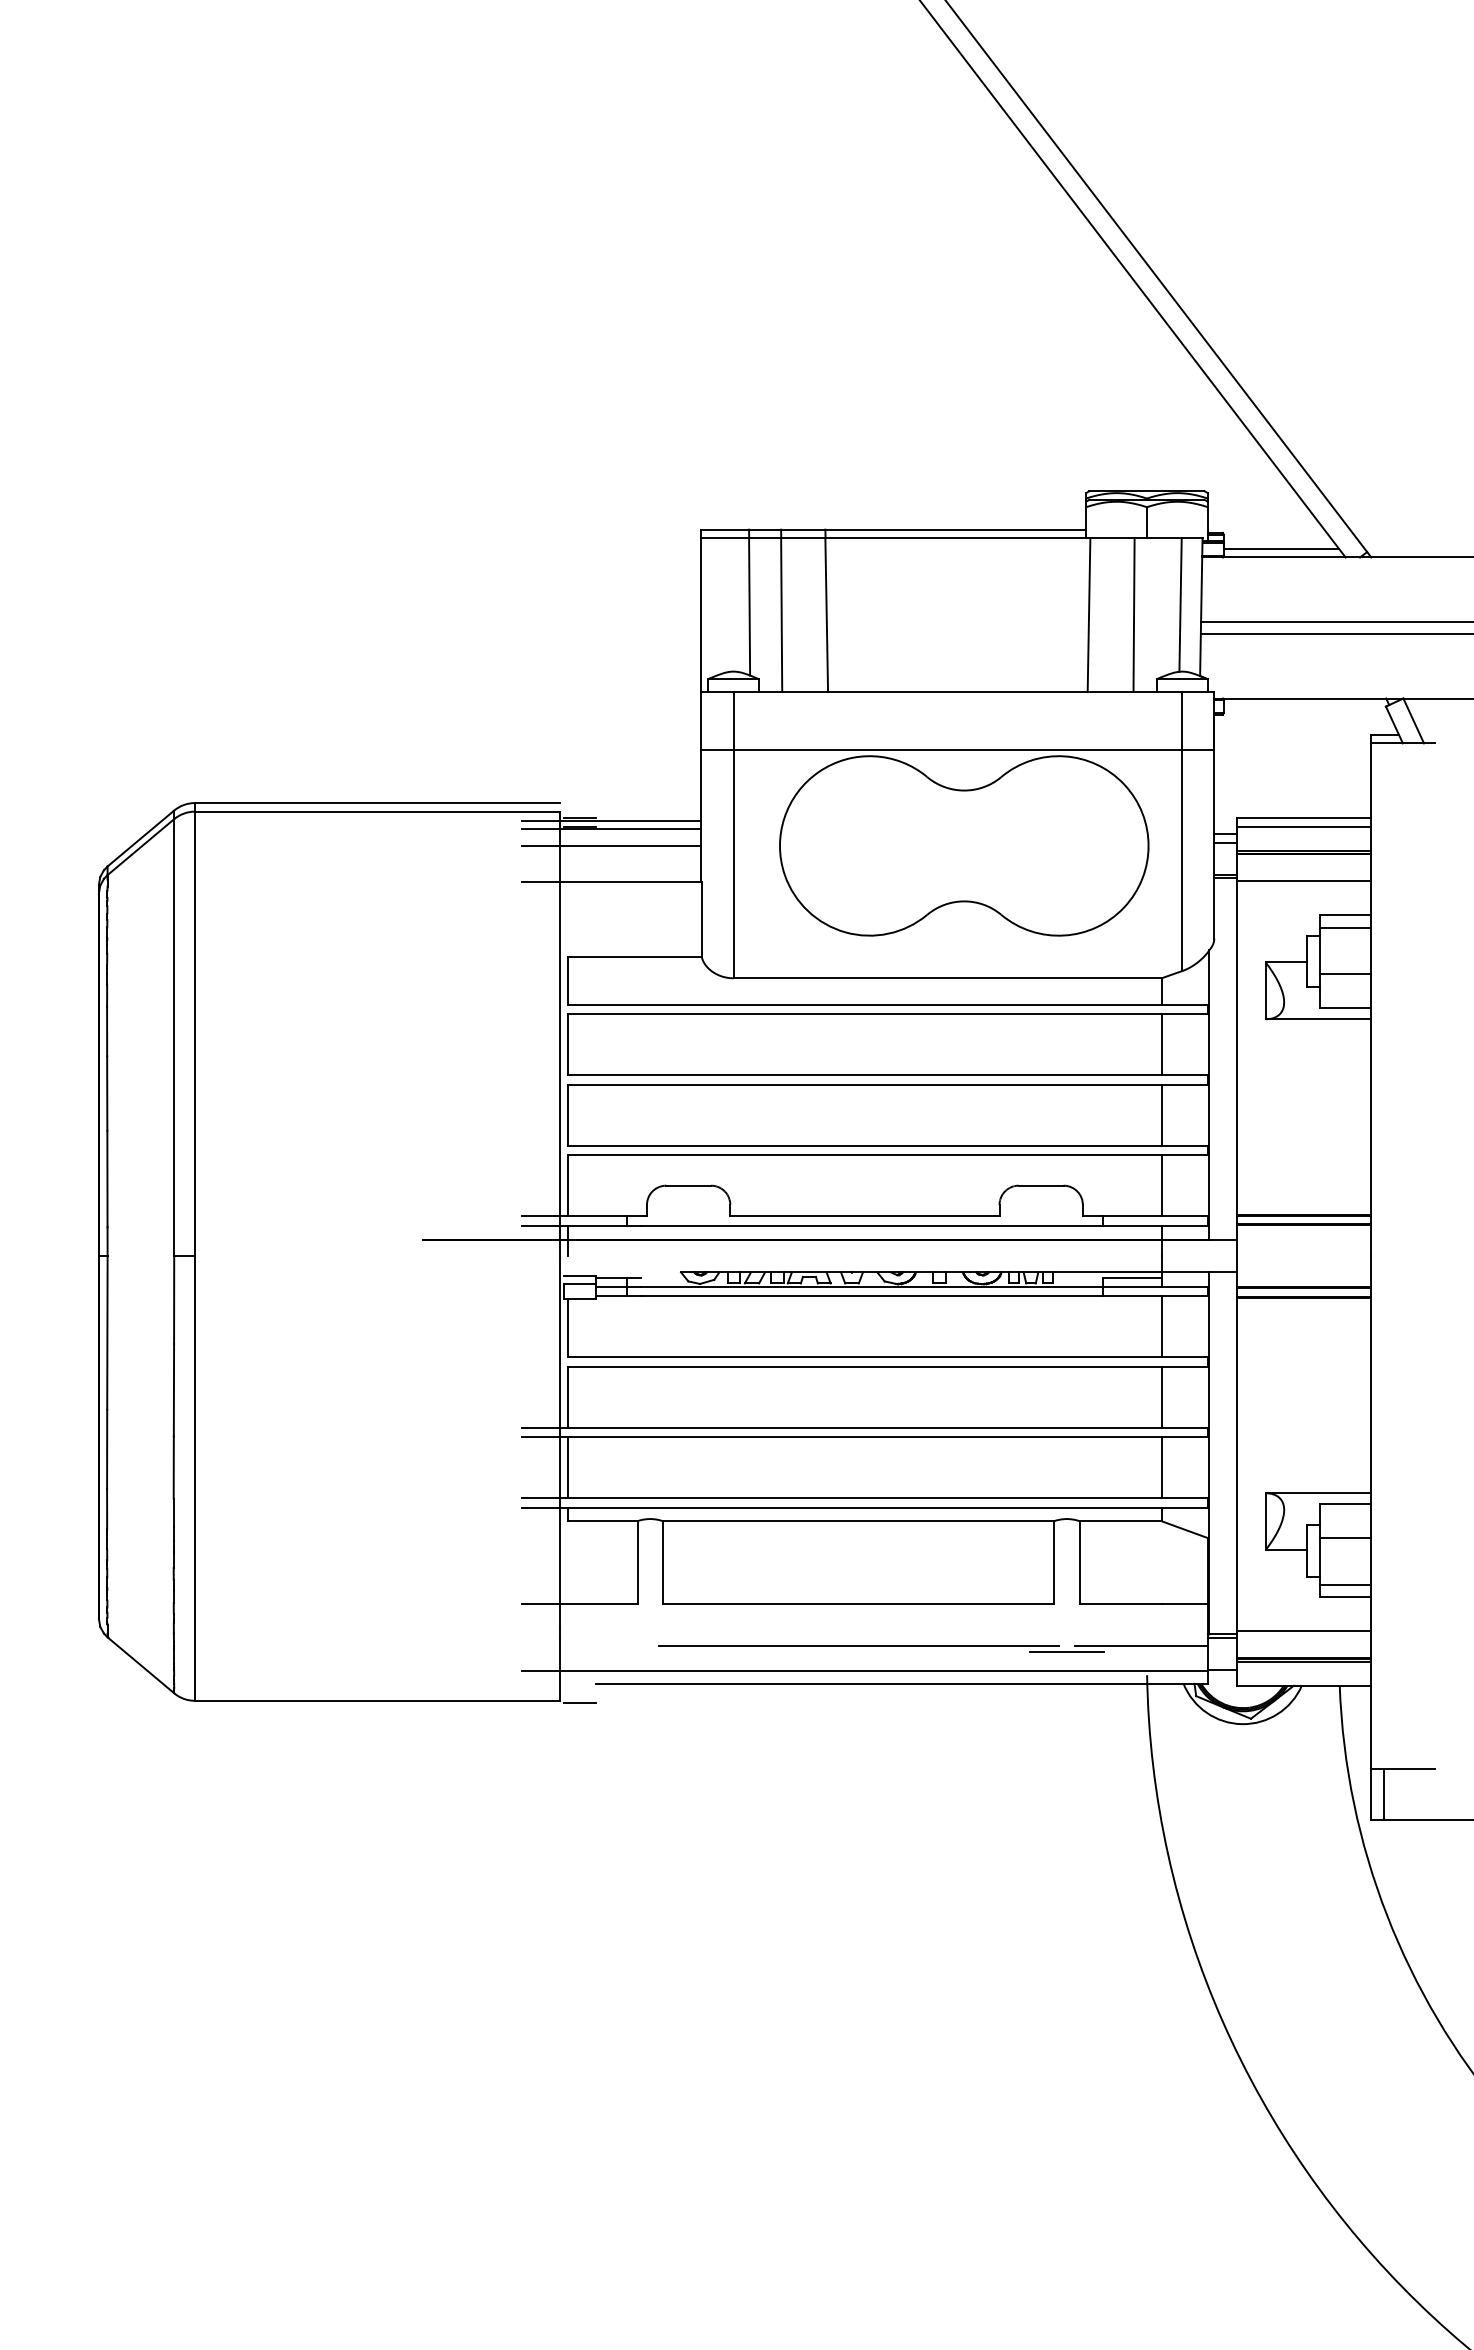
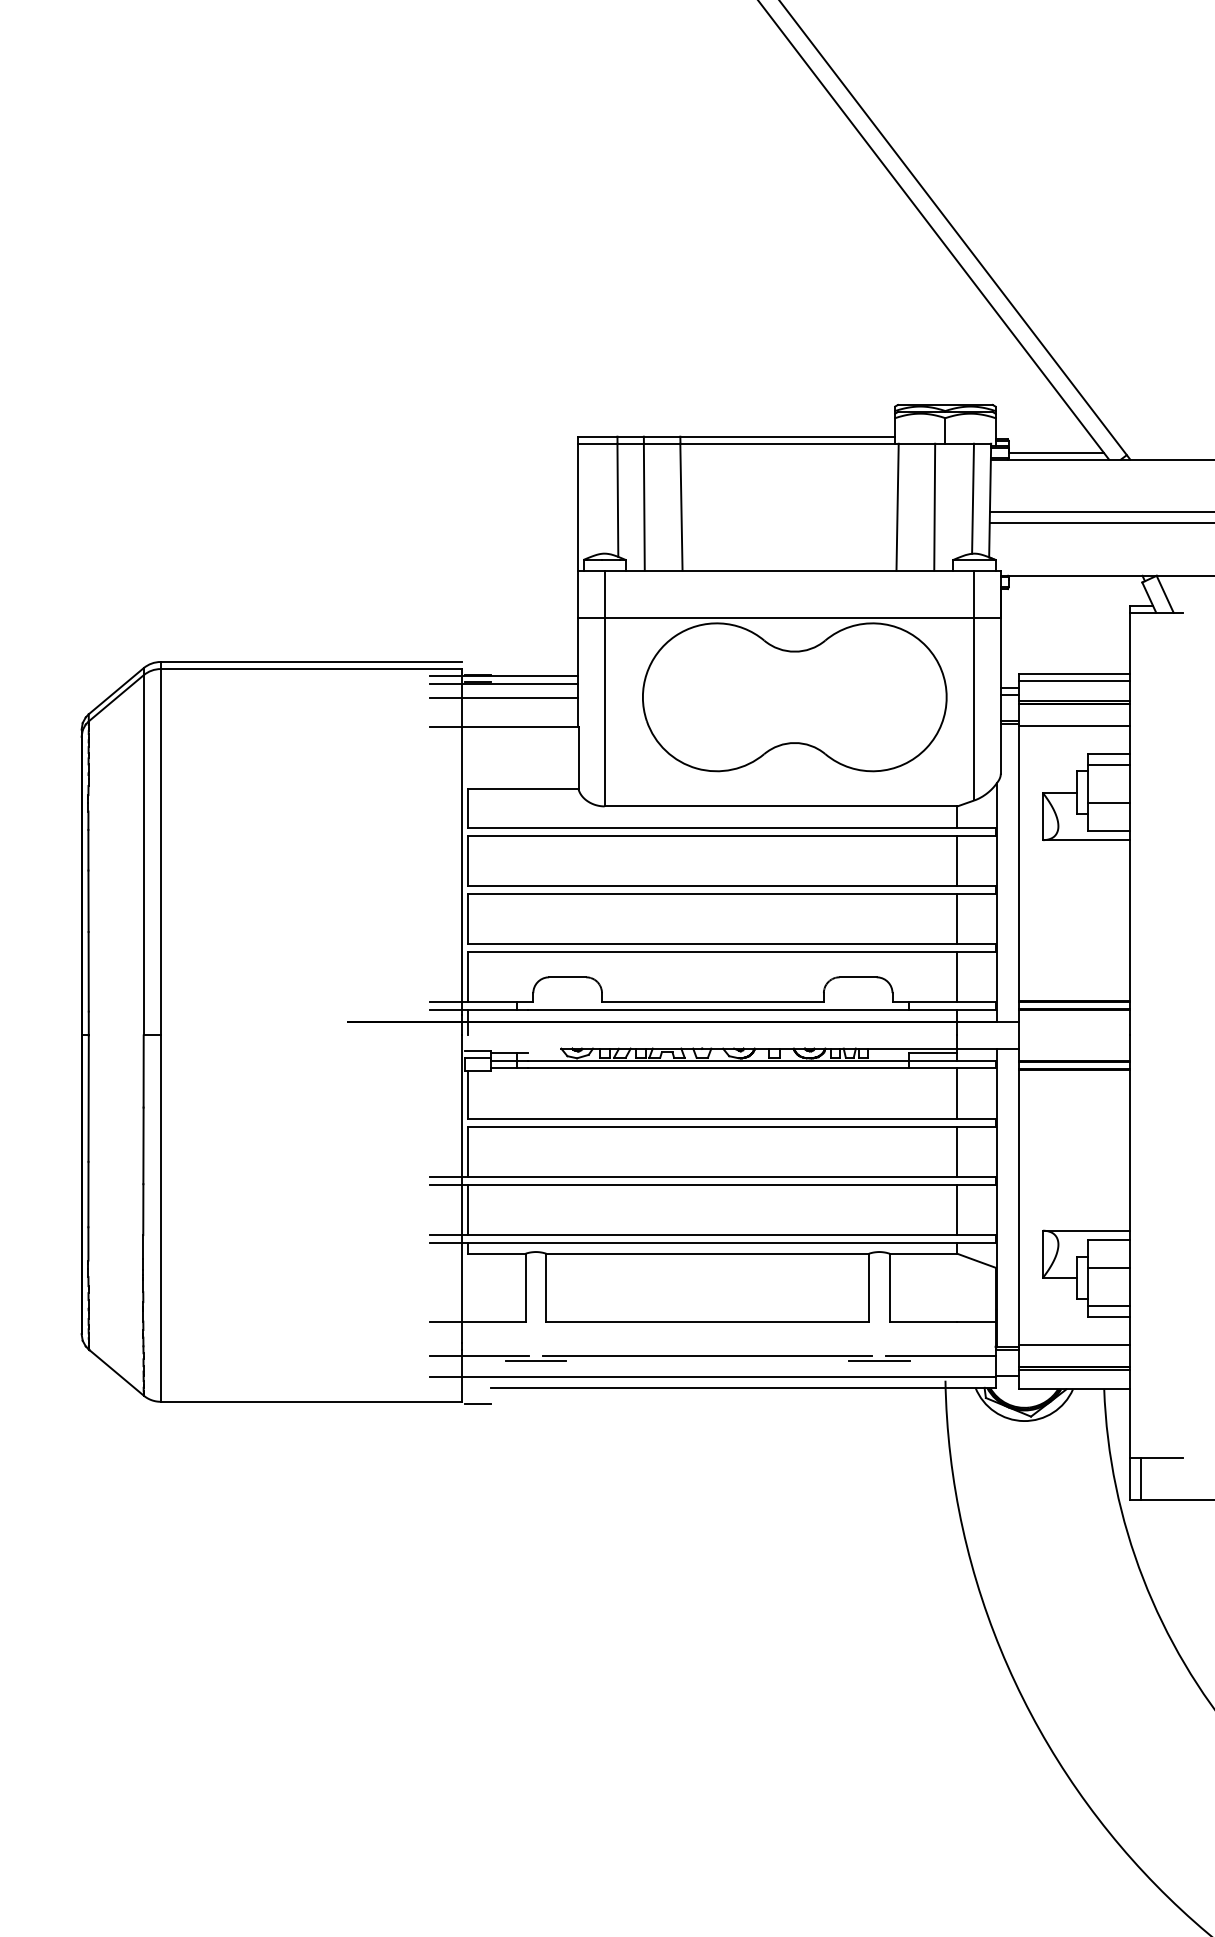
line: (581, 1645) -> (479, 1356), added
line: (650, 1651) -> (536, 1361), added

